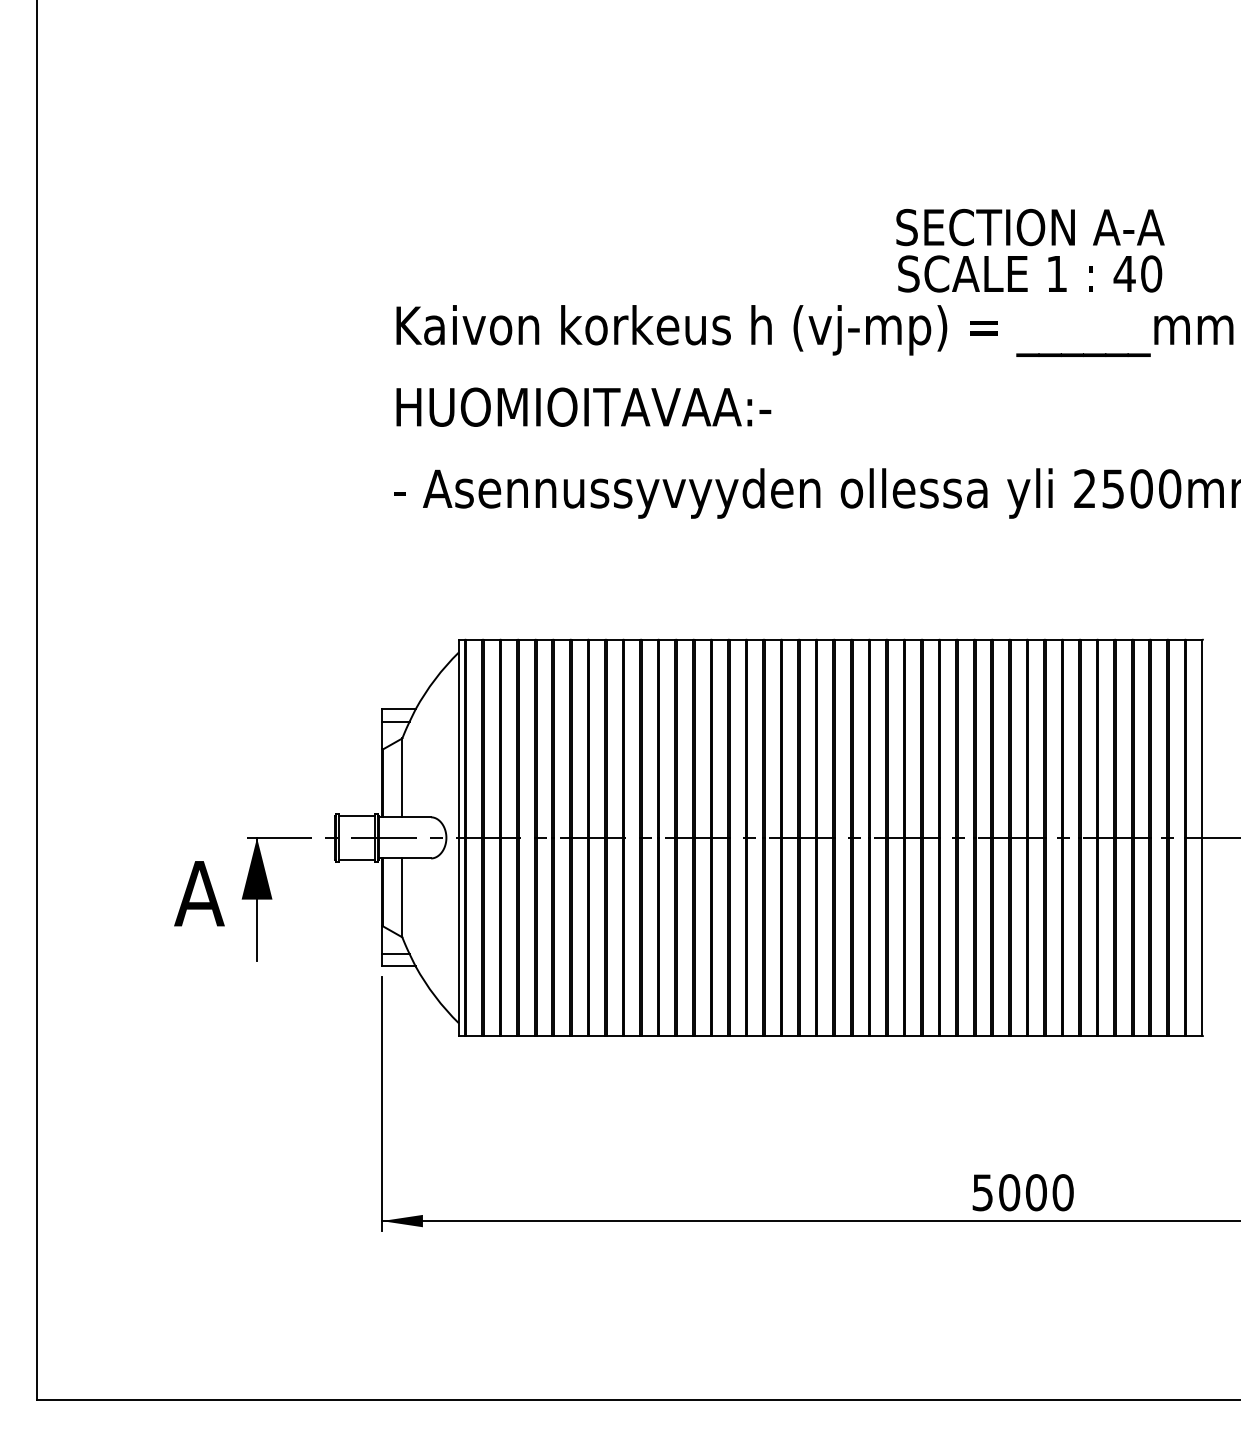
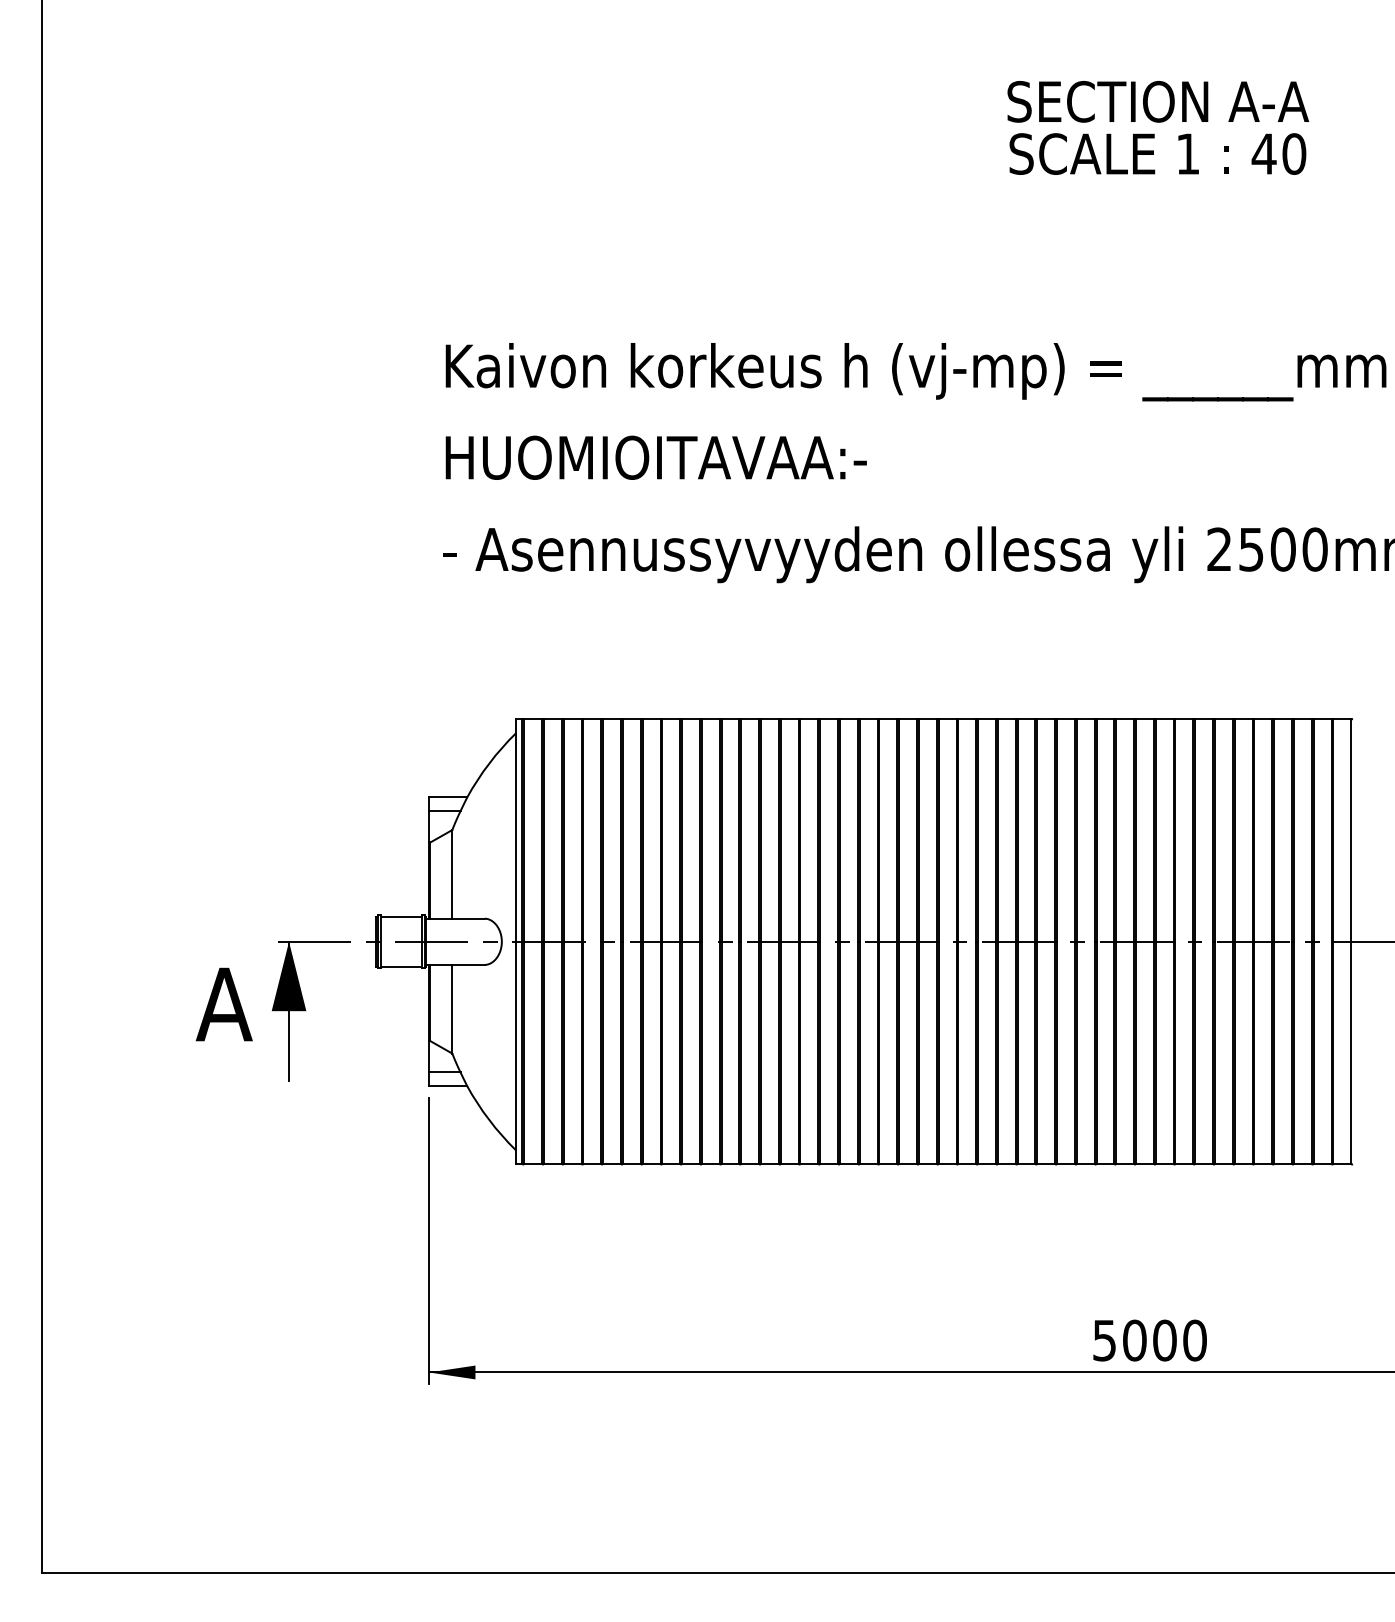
text: (1030, 250) -> (1158, 127), moved

